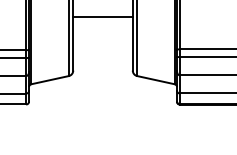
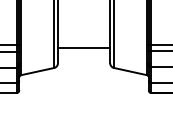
line: (102, 16) -> (83, 48), moved

